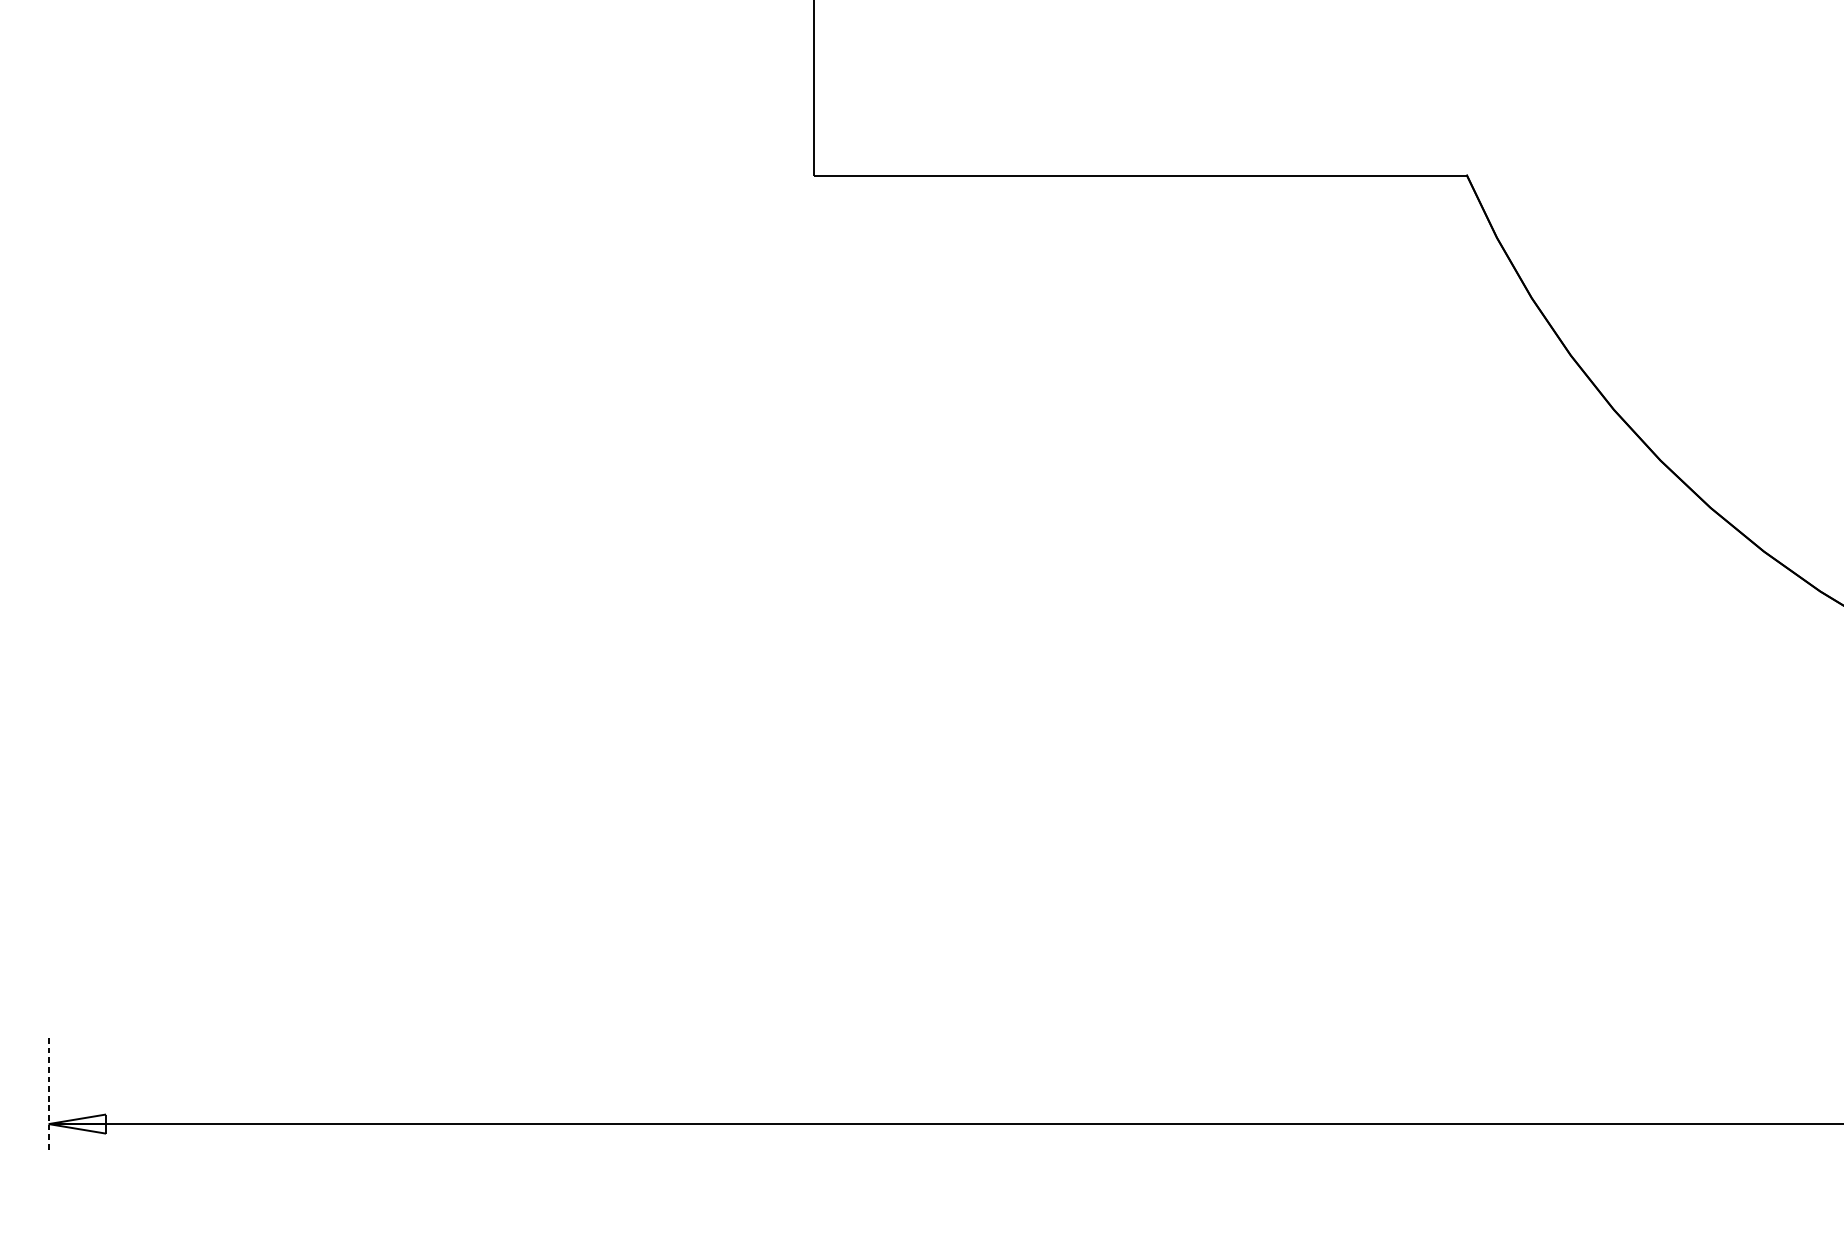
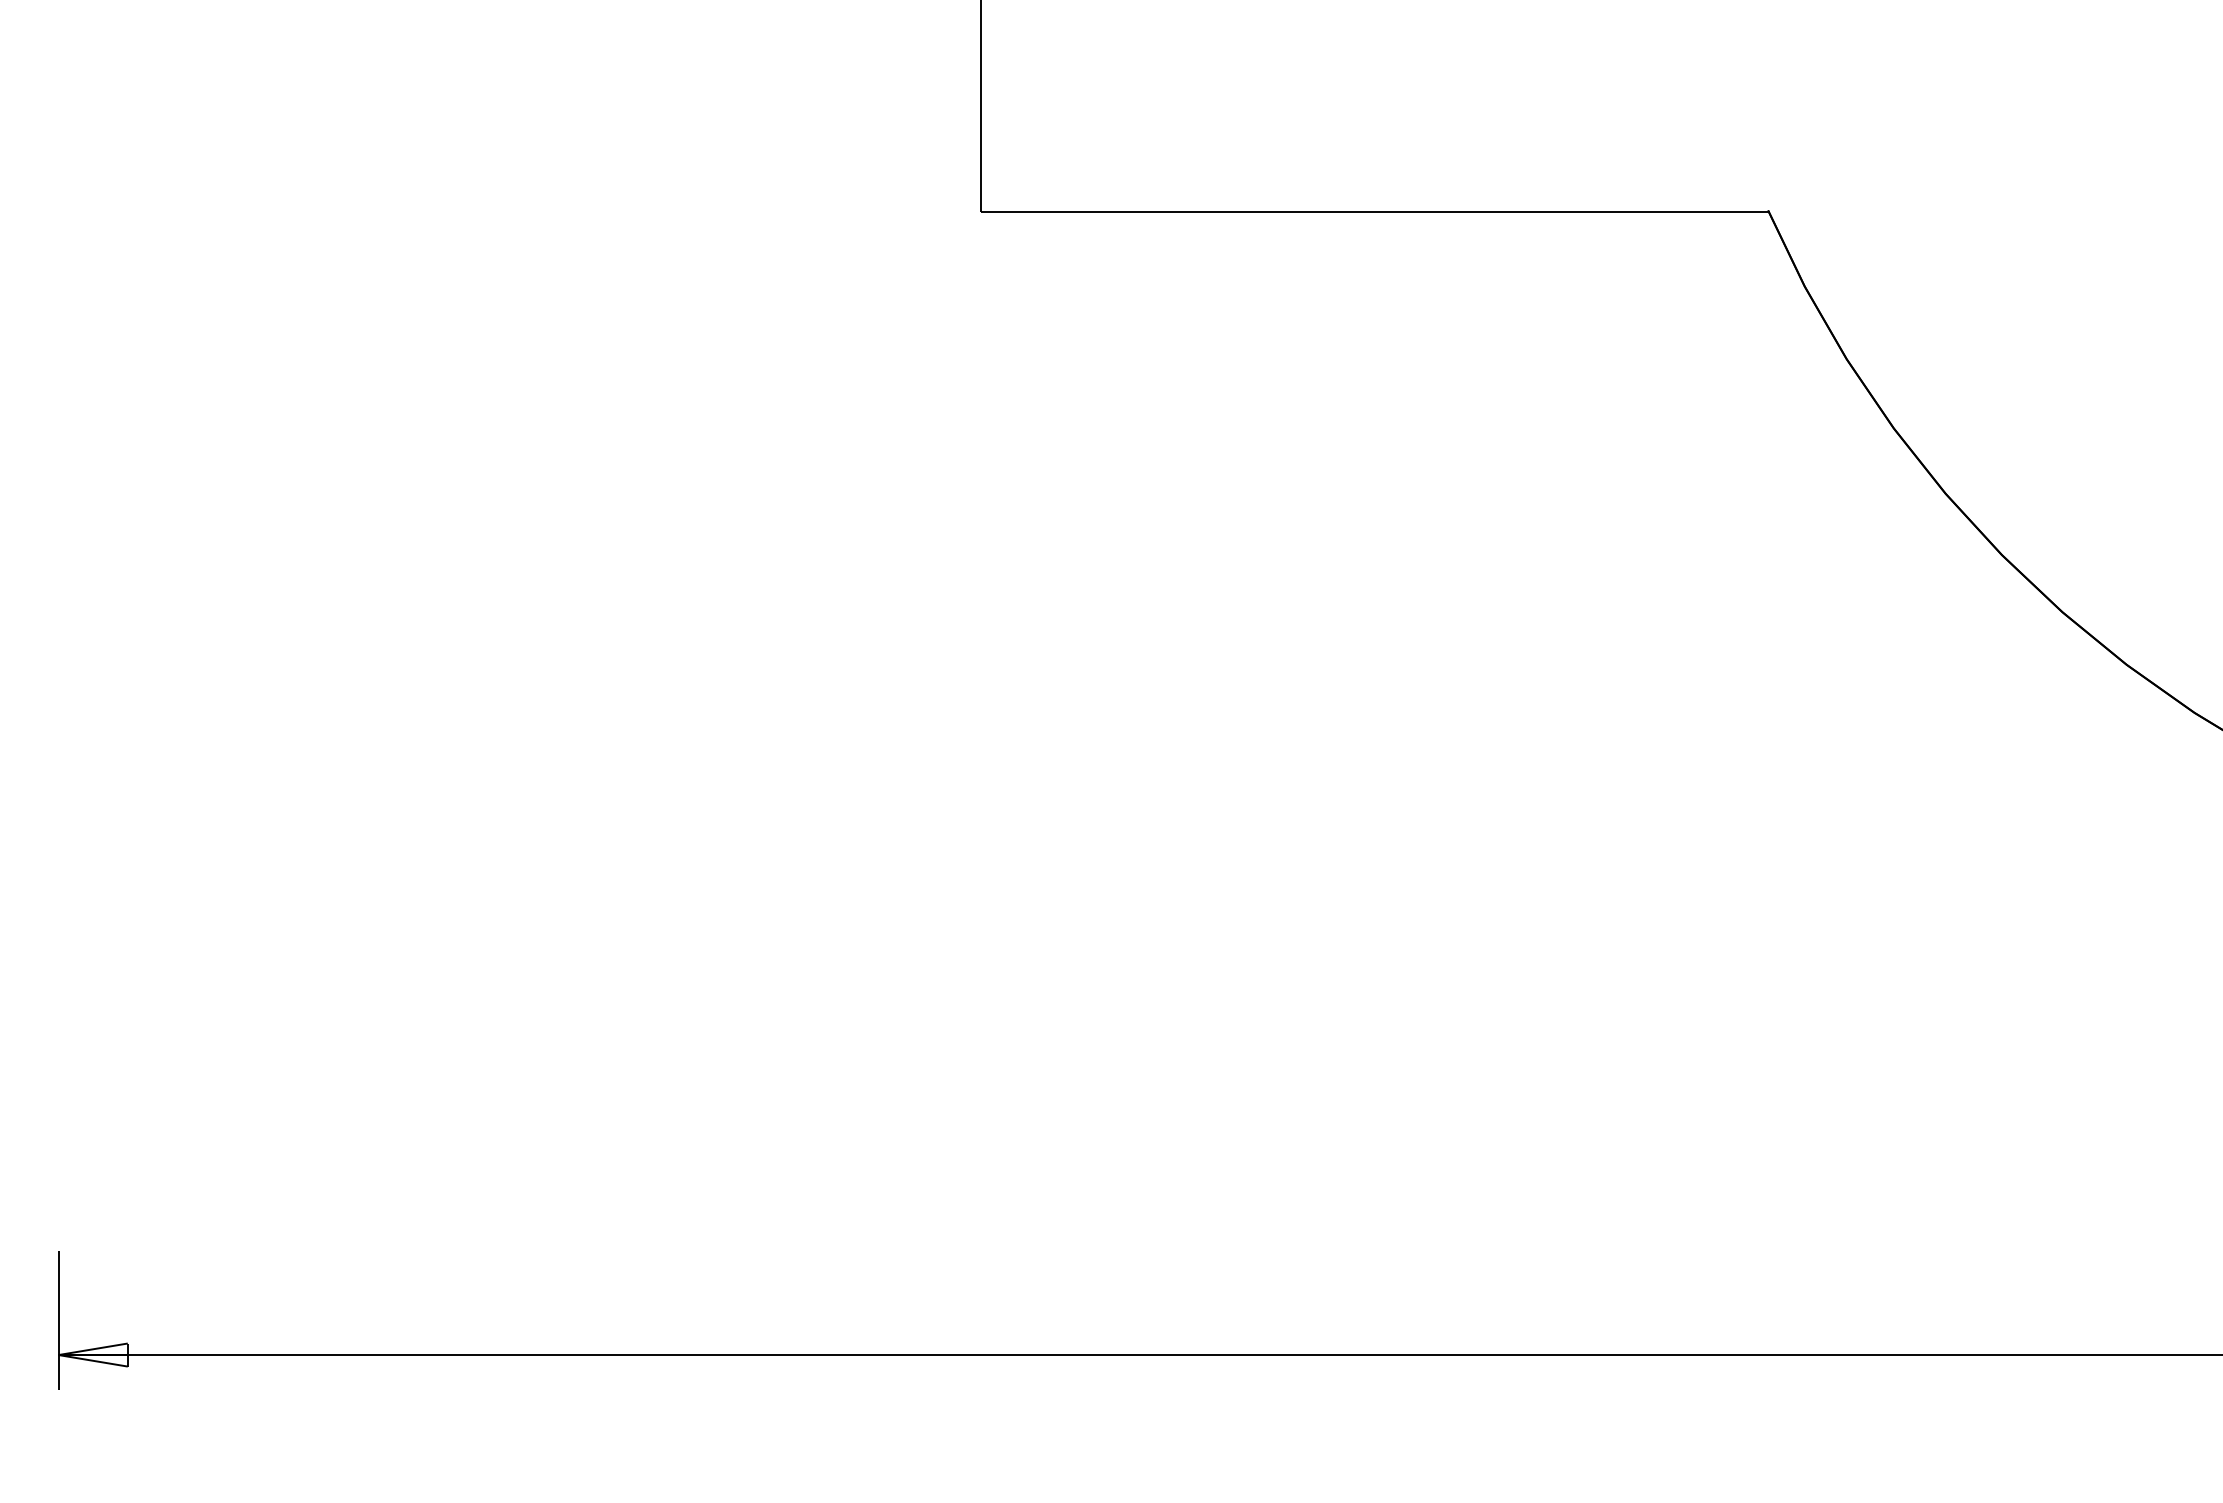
line: (48, 1095) -> (58, 1320), dashed -> solid

